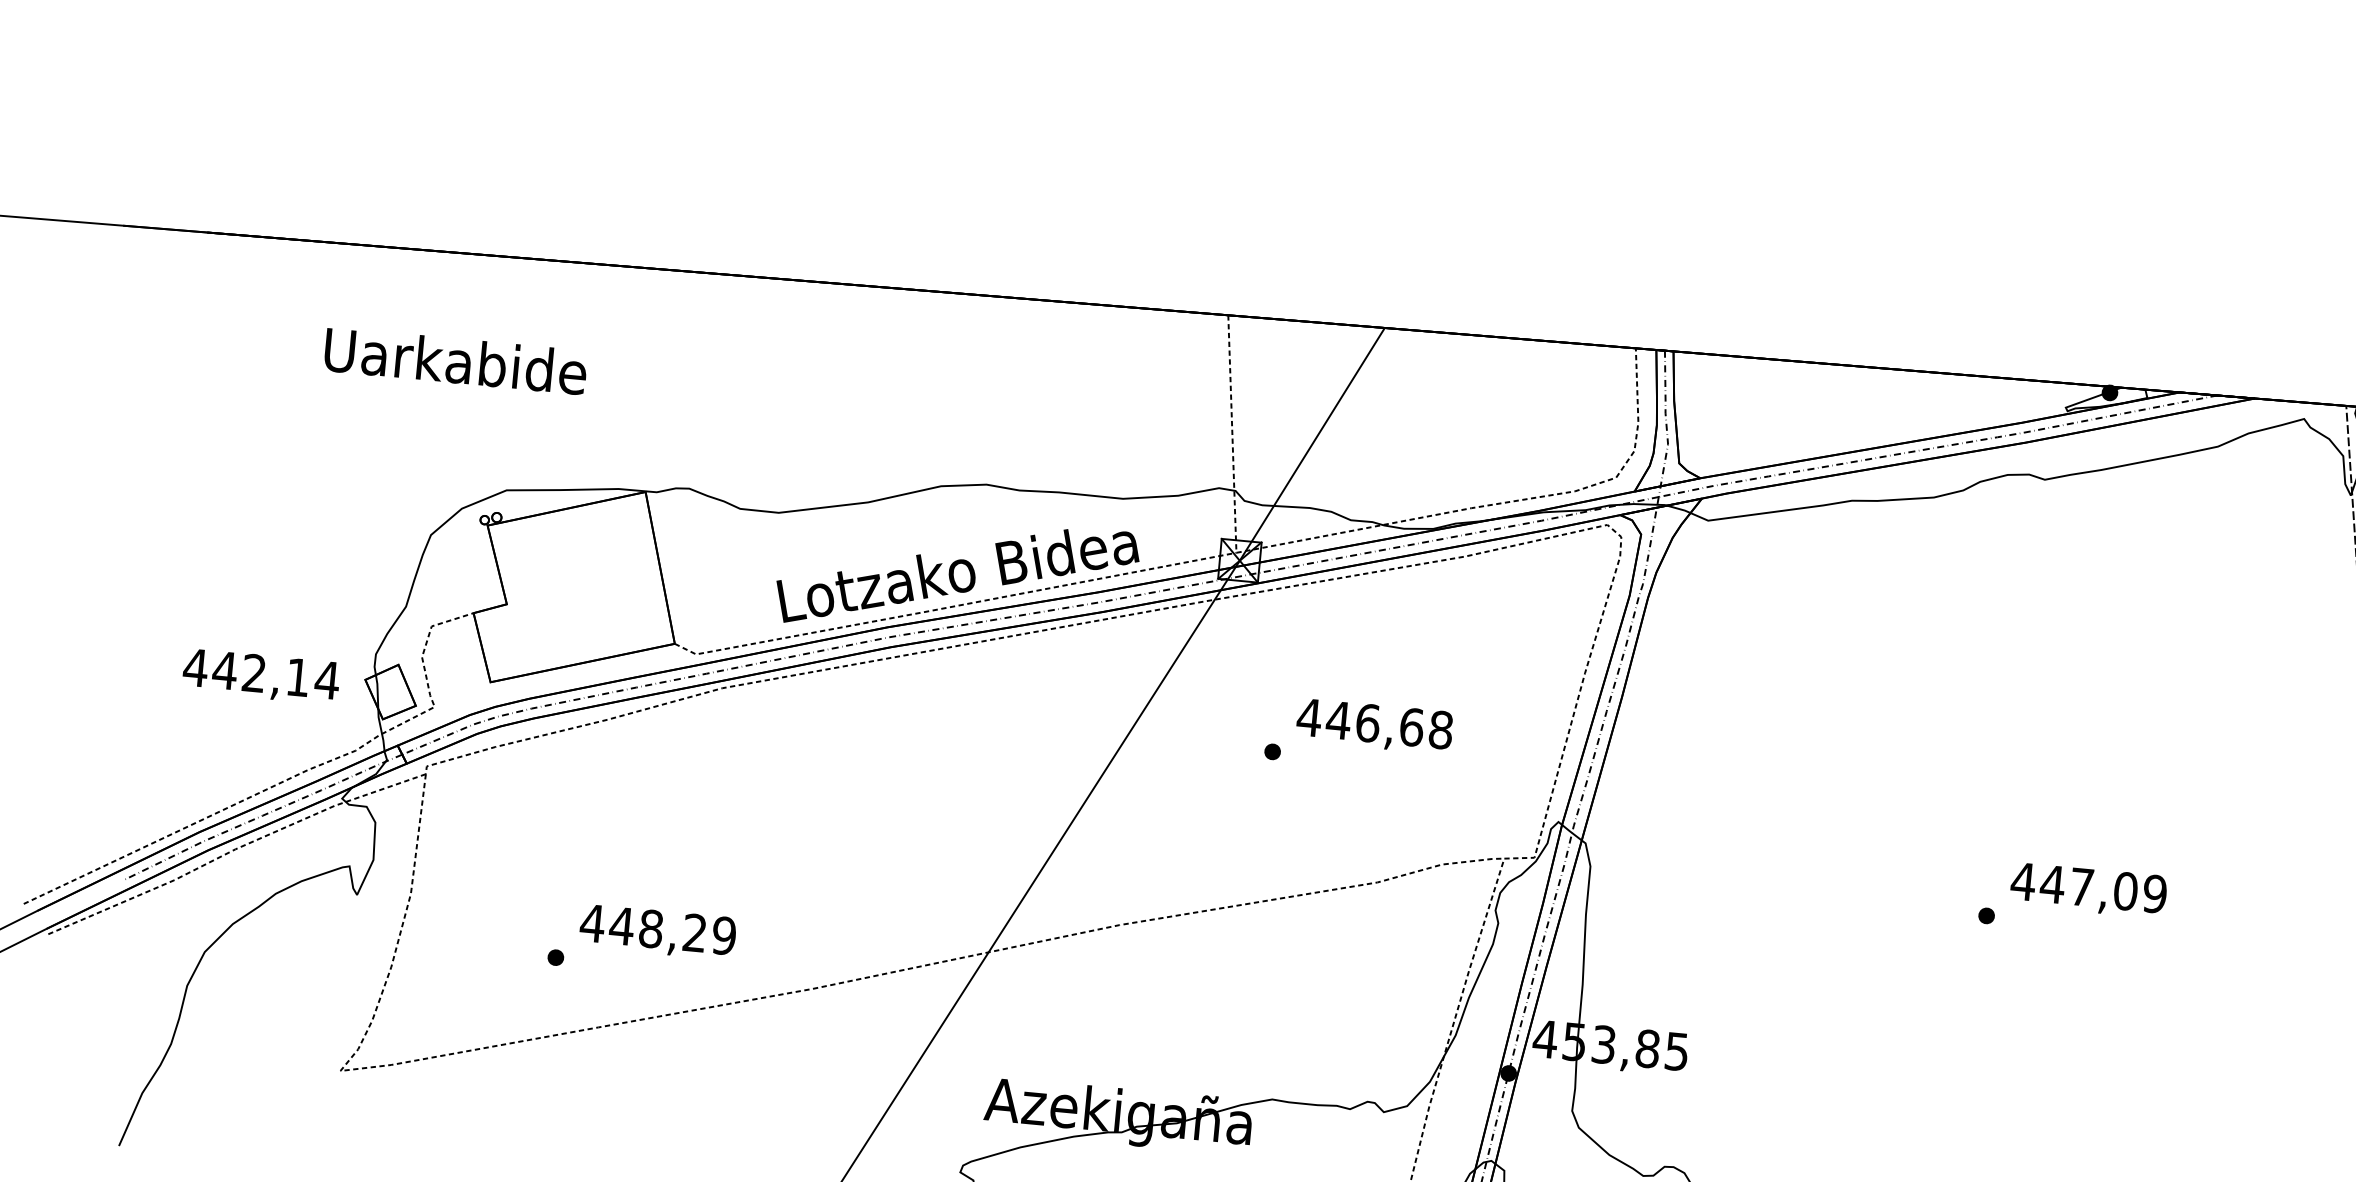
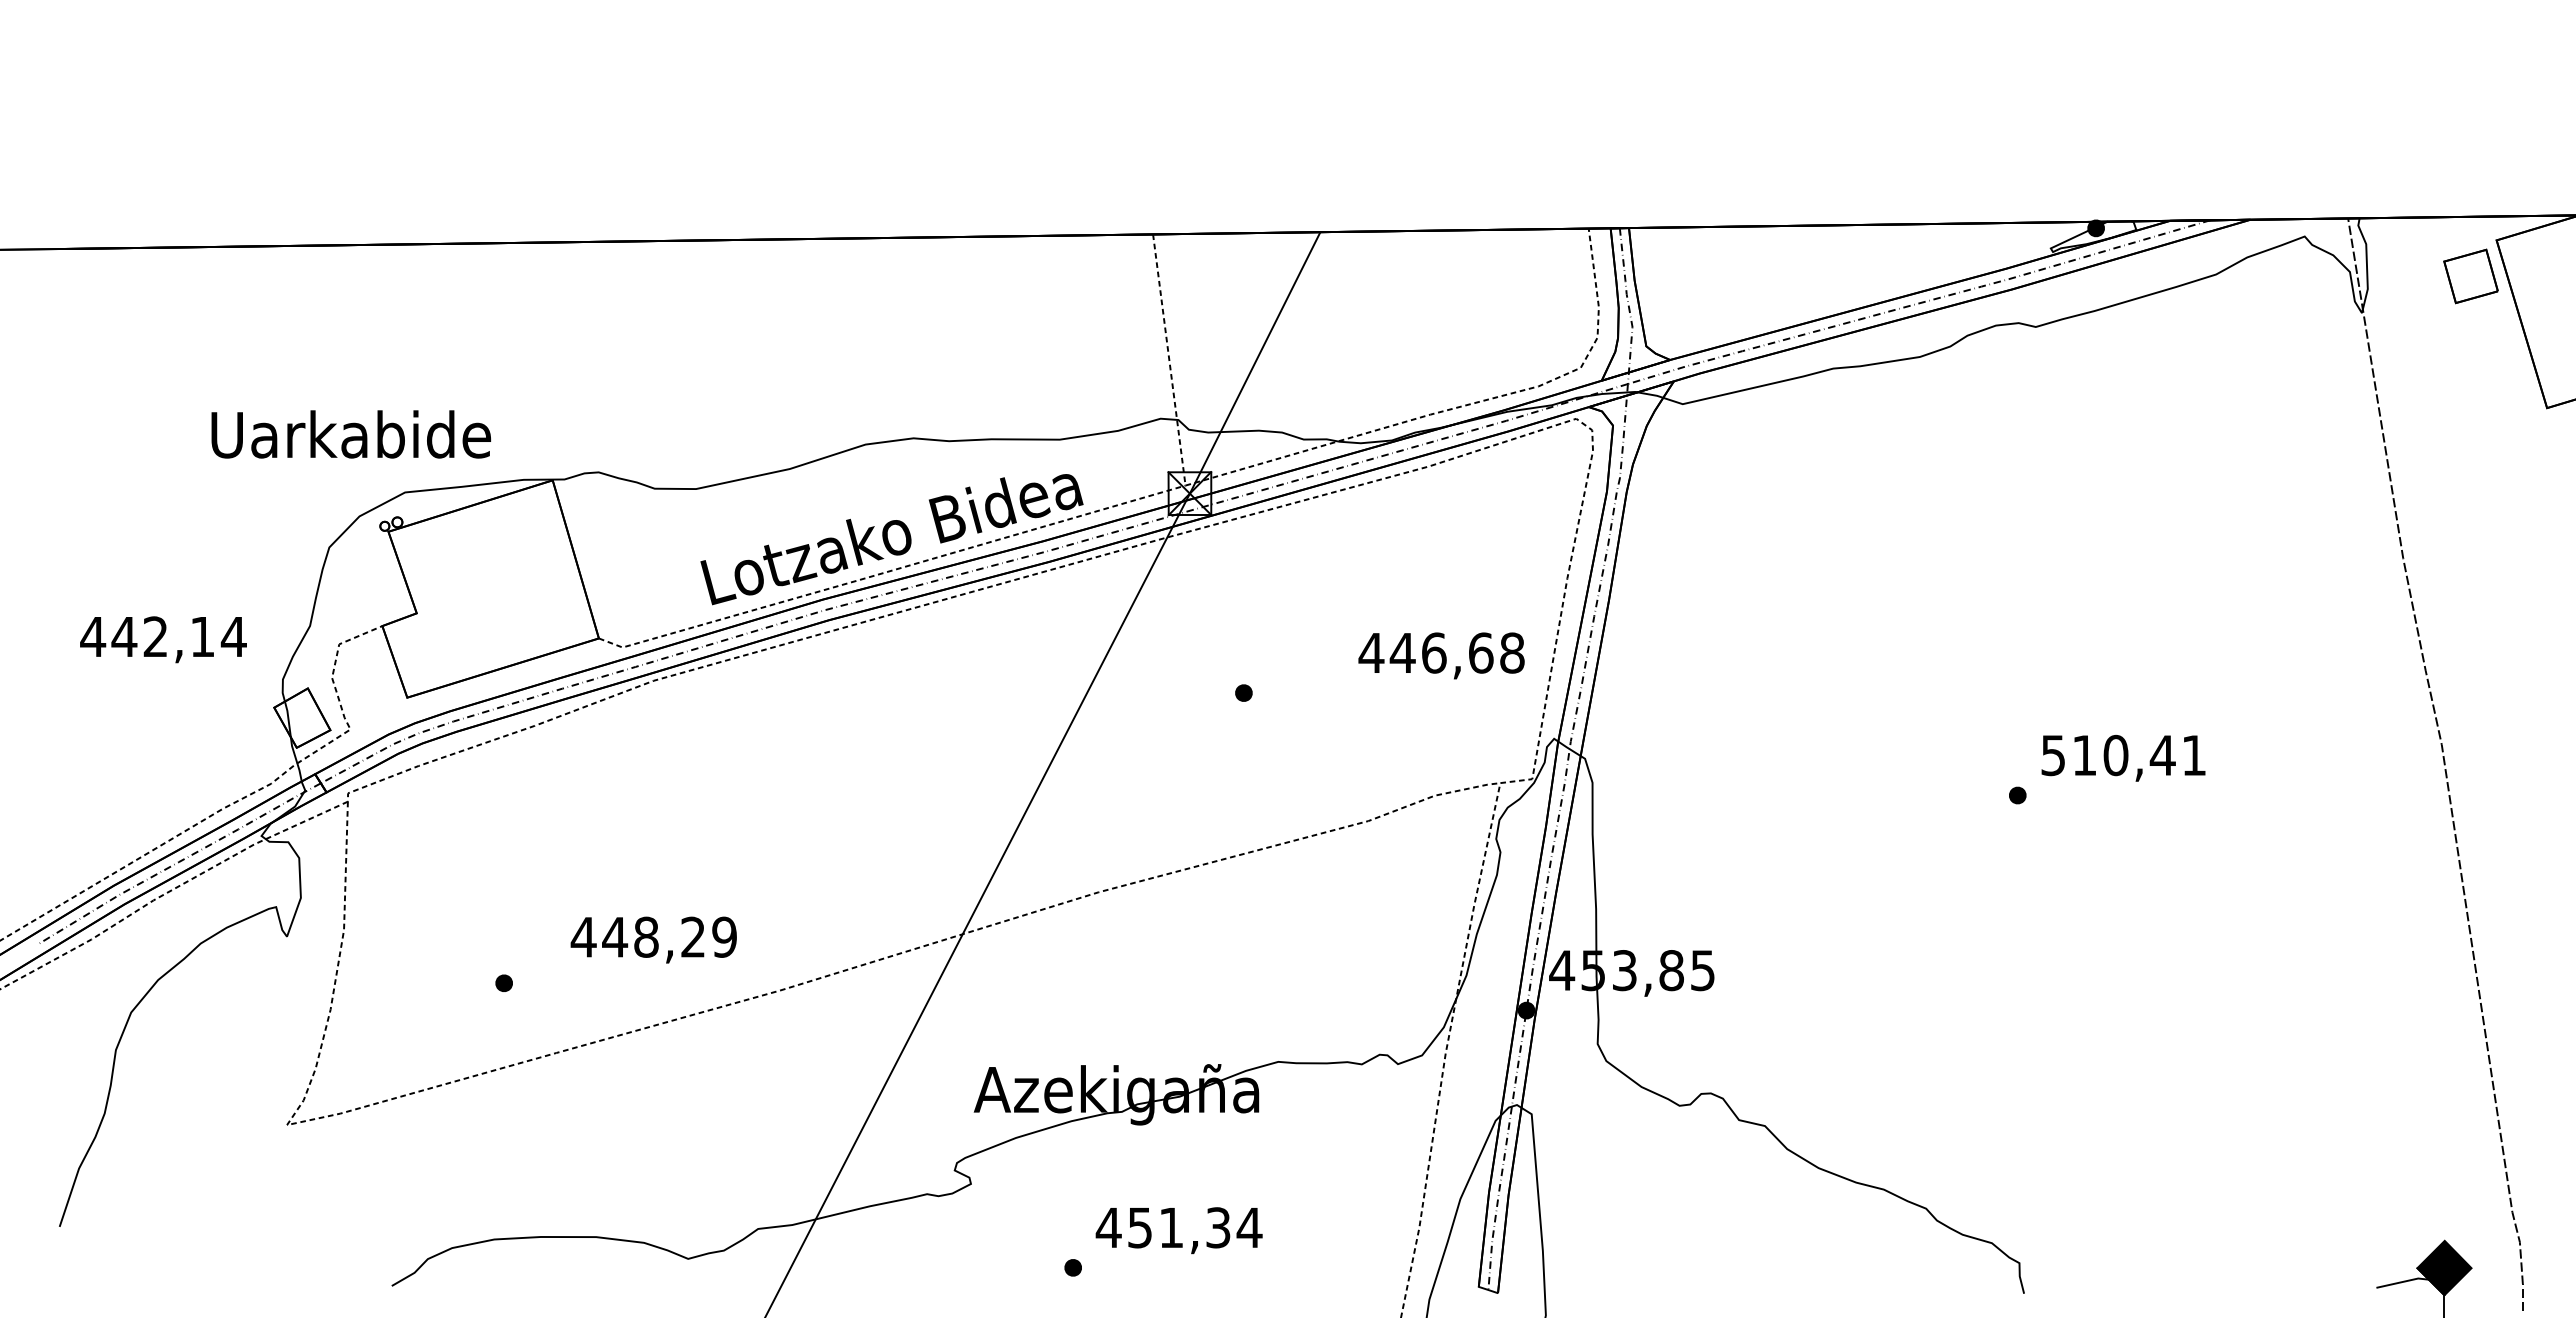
text: (455, 361) -> (350, 434), moved
text: (261, 676) -> (163, 639), moved
text: (1374, 726) -> (1441, 655), moved
text: (2088, 887) -> (2123, 755), 447,09 -> 510,41
text: (657, 931) -> (653, 939), moved

